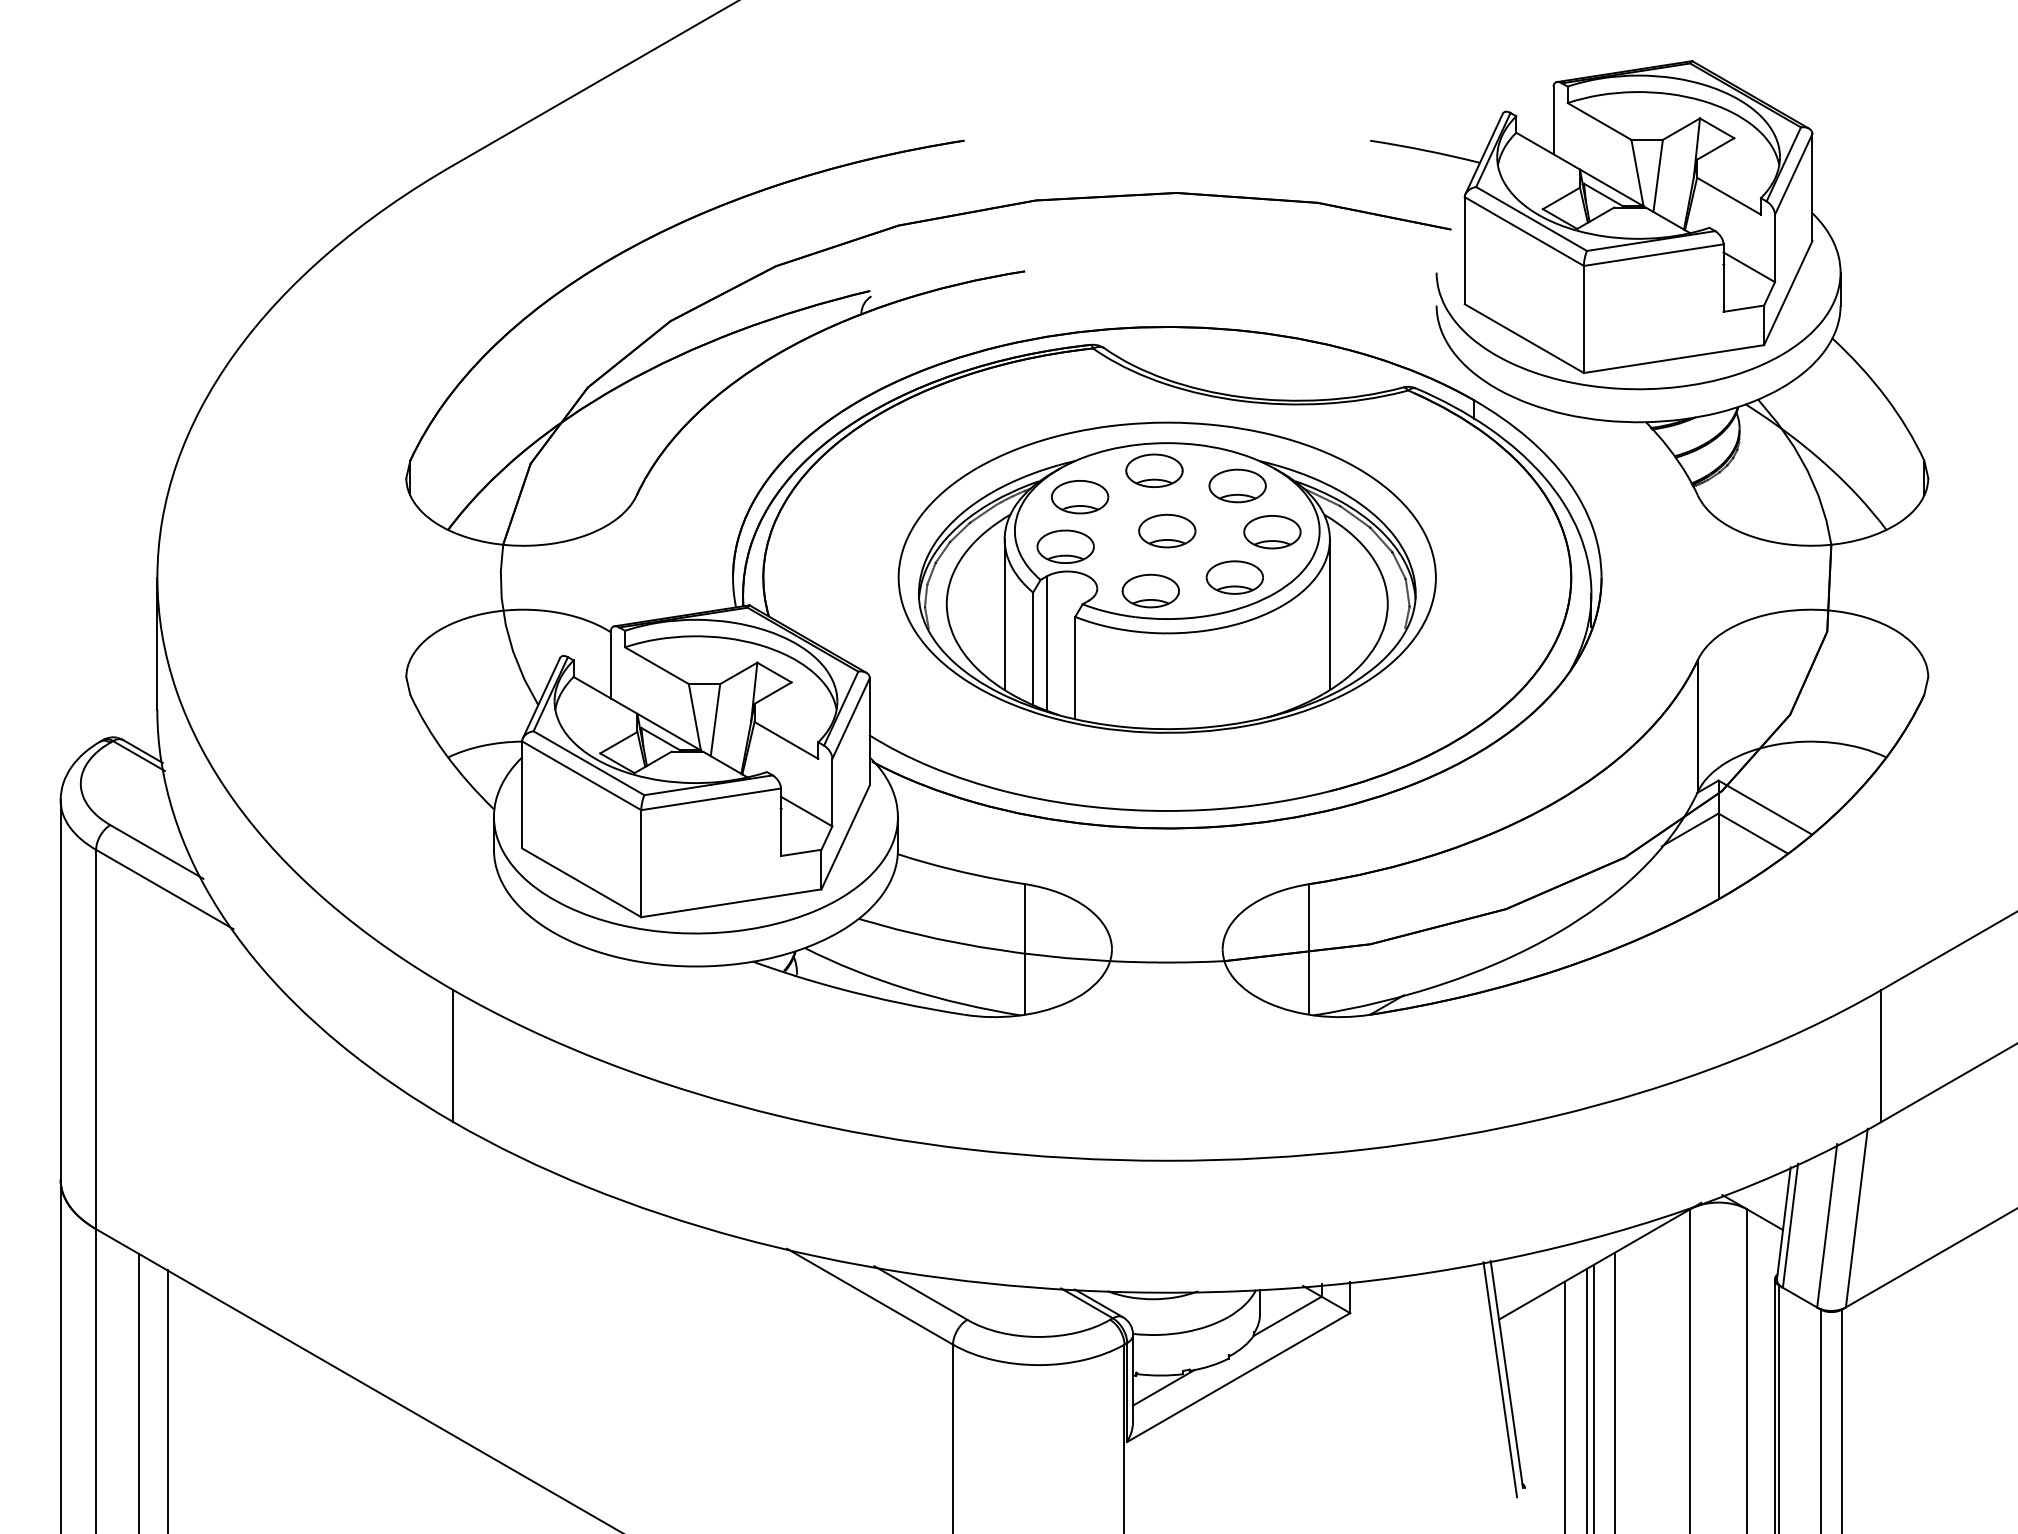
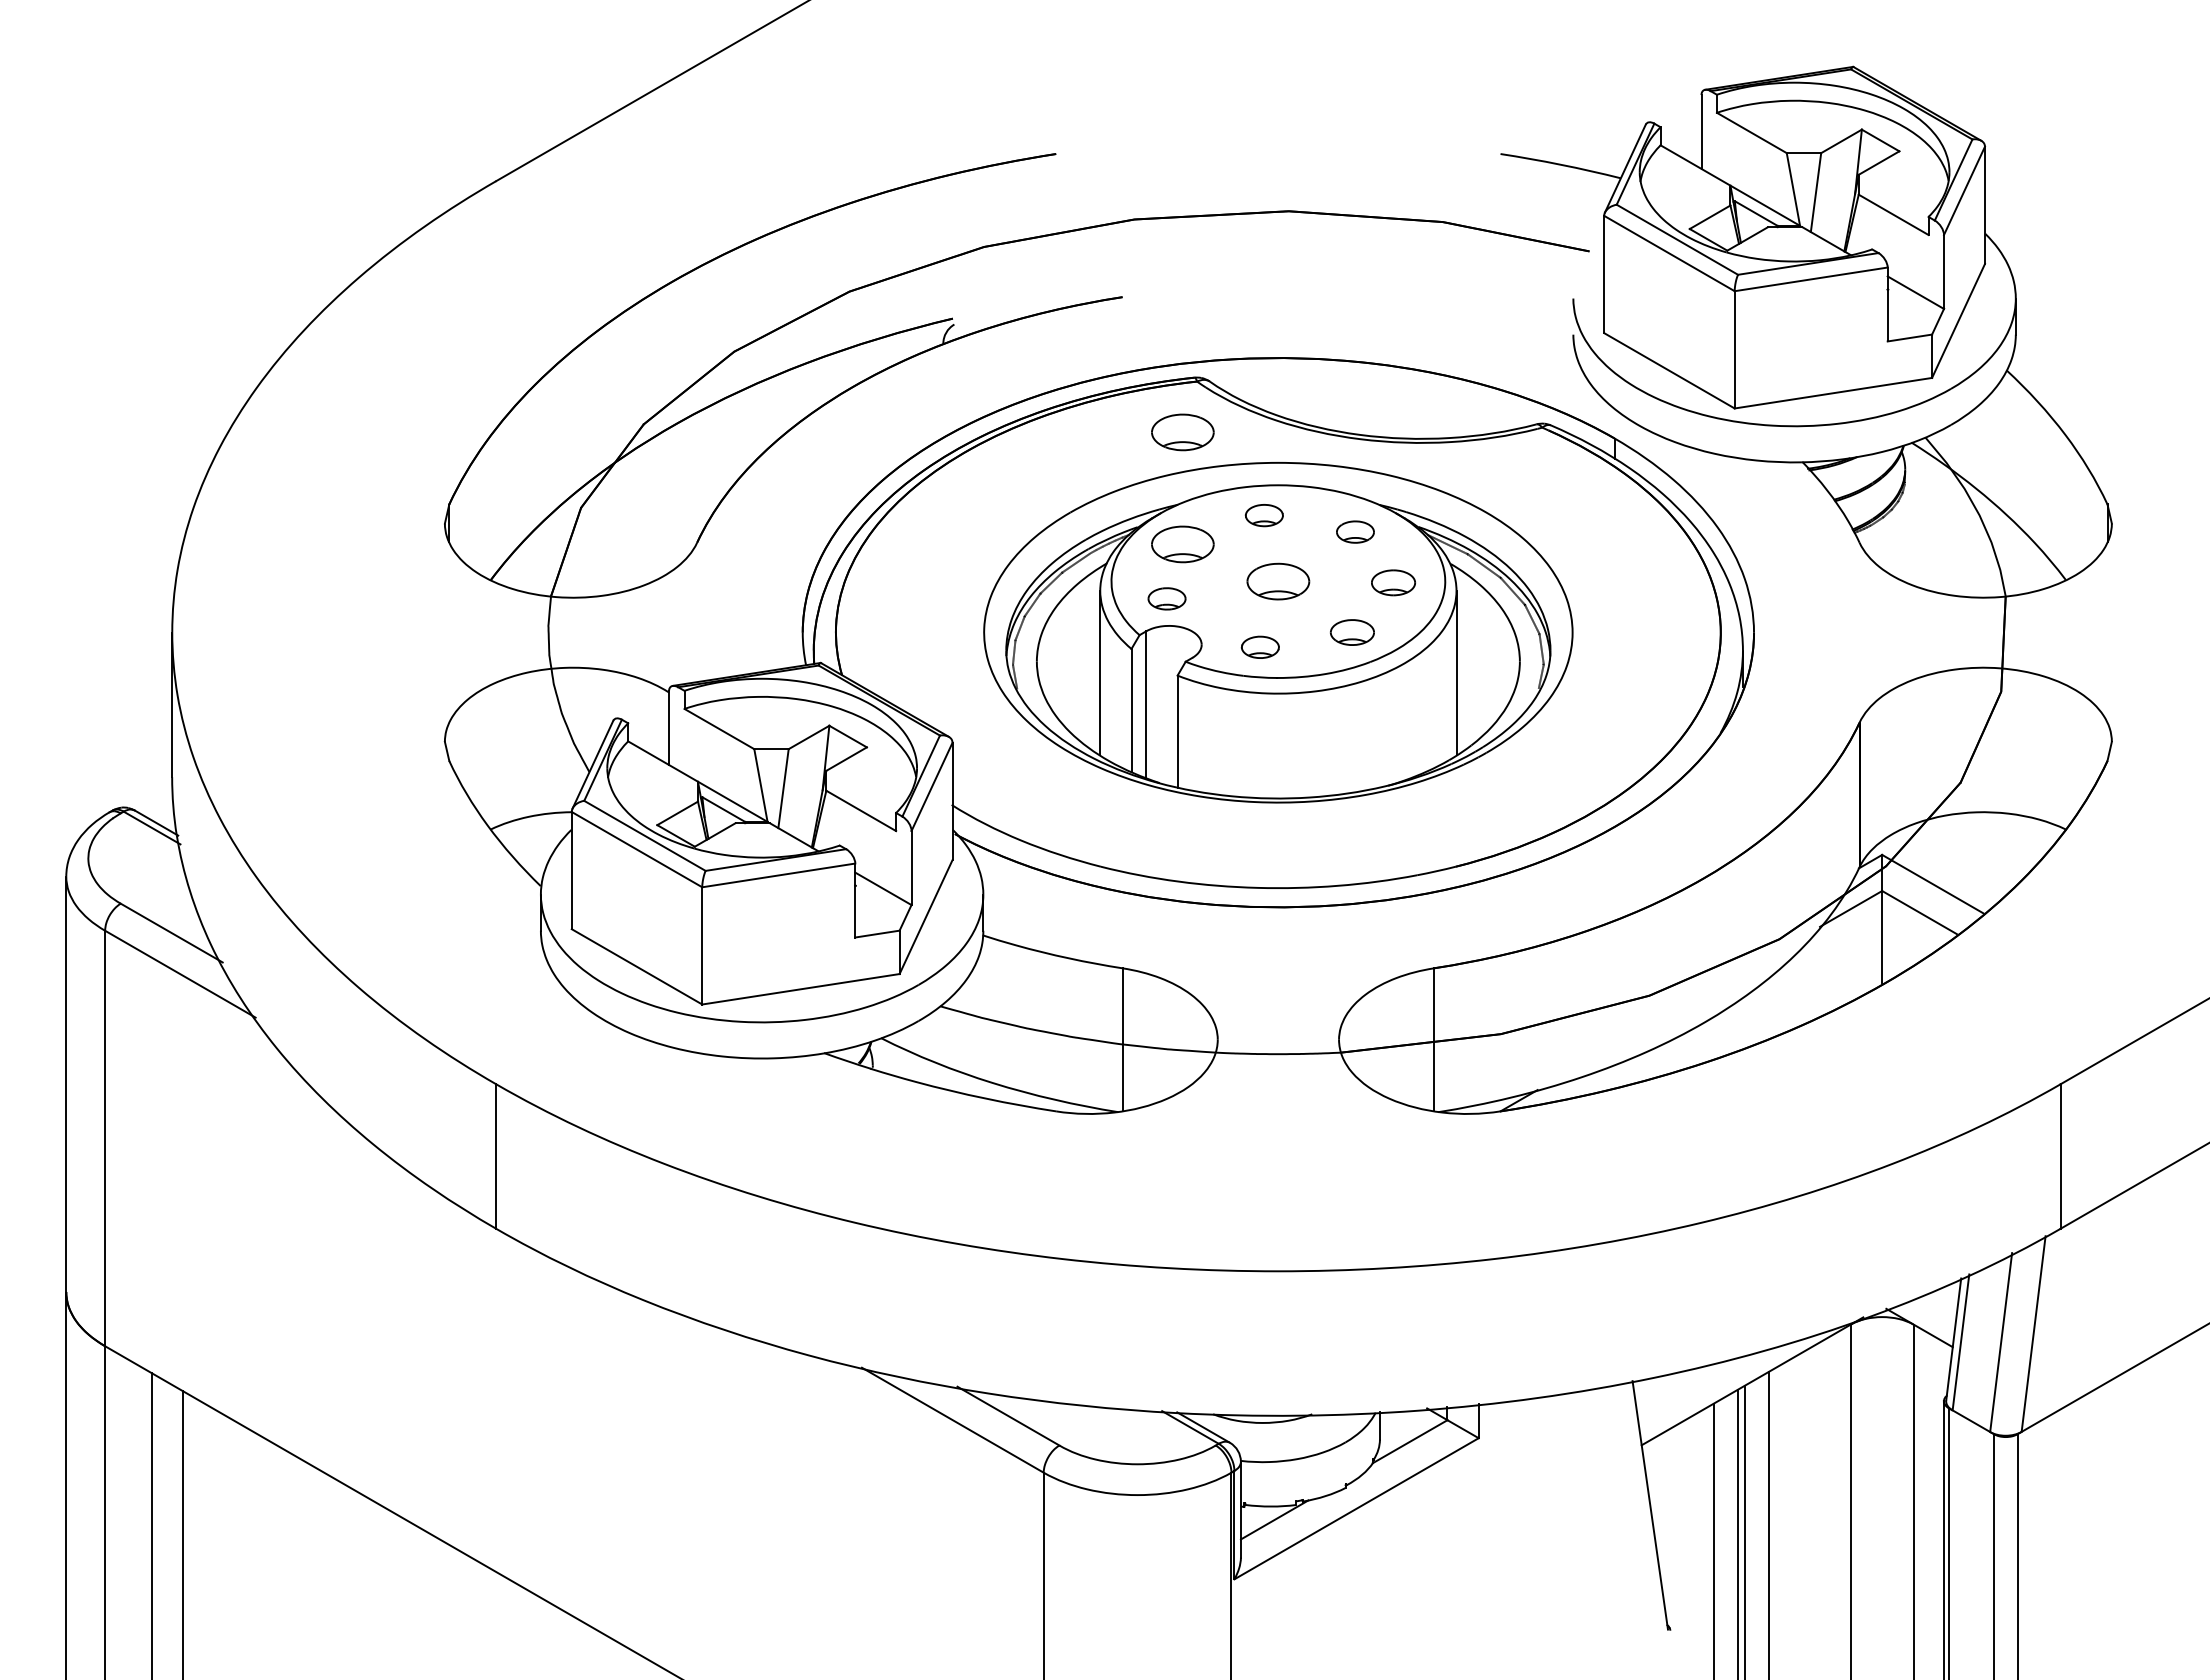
part: (1079, 394) -> (1182, 432), added
part: (1154, 470) -> (1264, 515), size x0.6
part: (1237, 485) -> (1355, 531), size x0.6
part: (1272, 531) -> (1393, 582), size x0.7
part: (1065, 546) -> (1166, 598), size x0.6
part: (1234, 577) -> (1352, 632), size x0.7
part: (1150, 591) -> (1260, 647), size x0.6
line: (1499, 1379) -> (1642, 1510), removed

